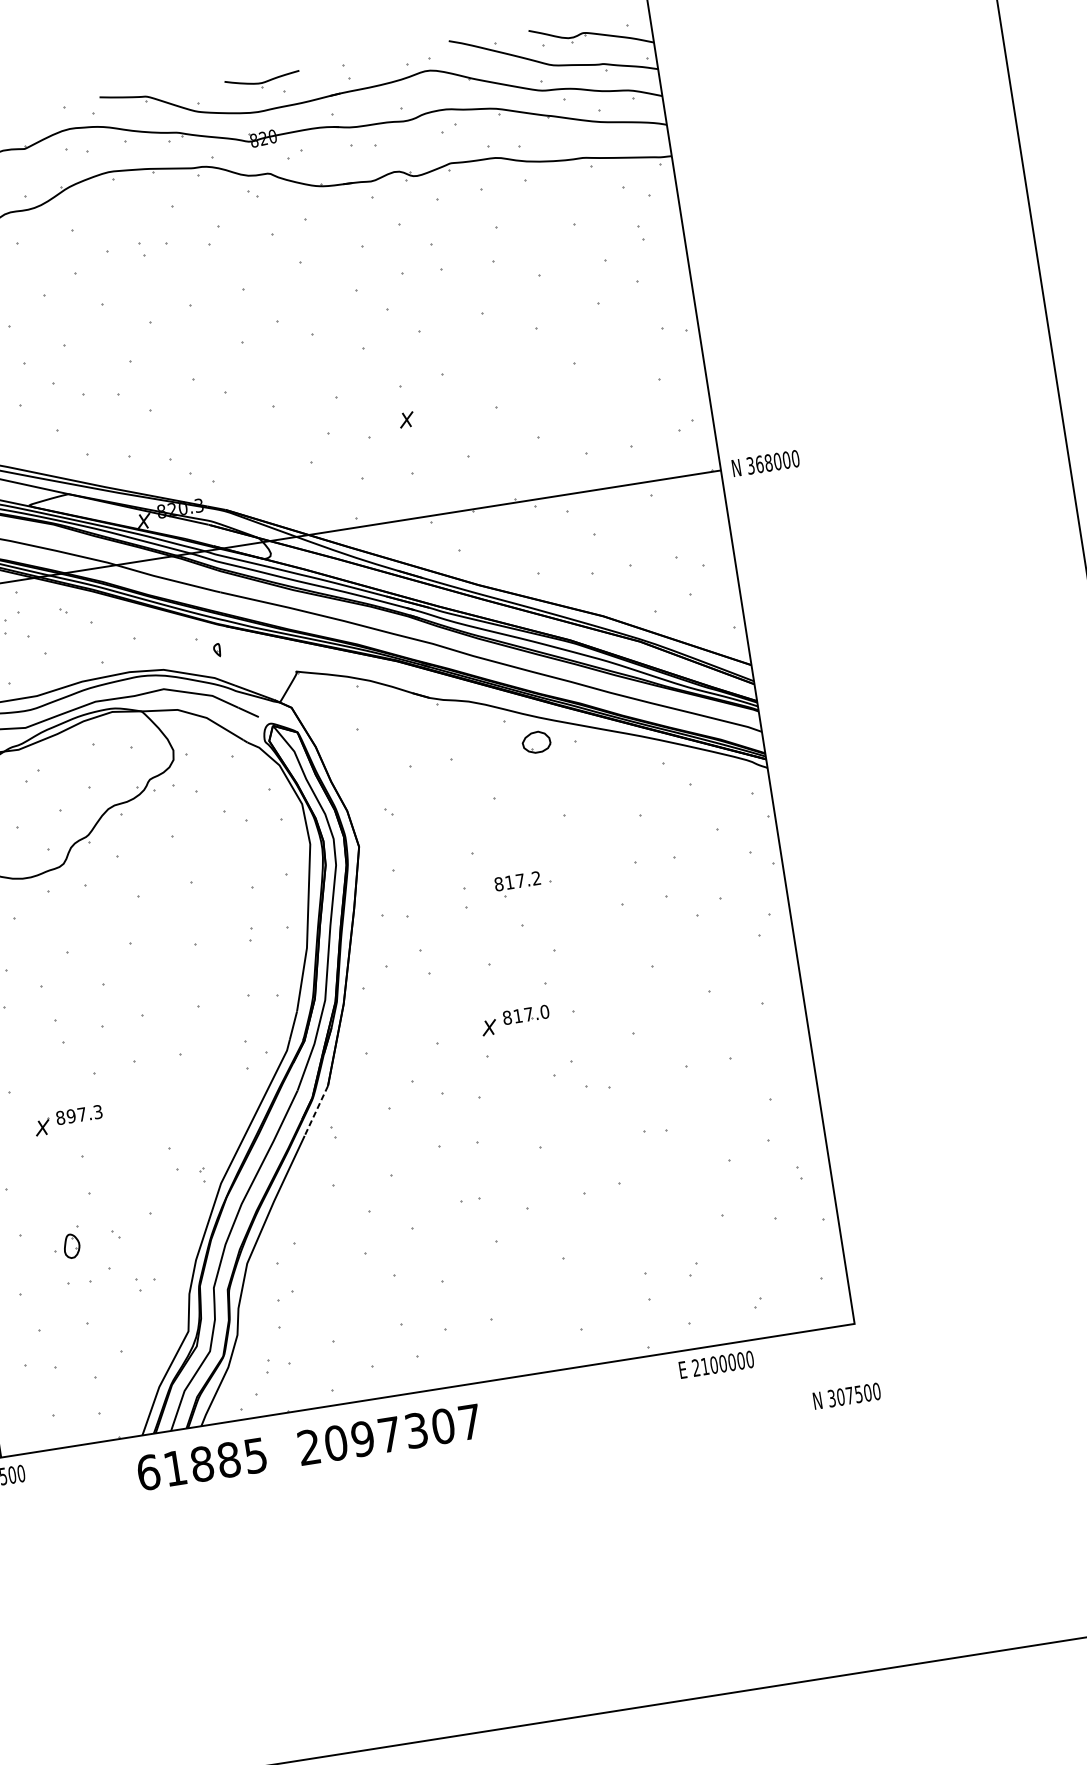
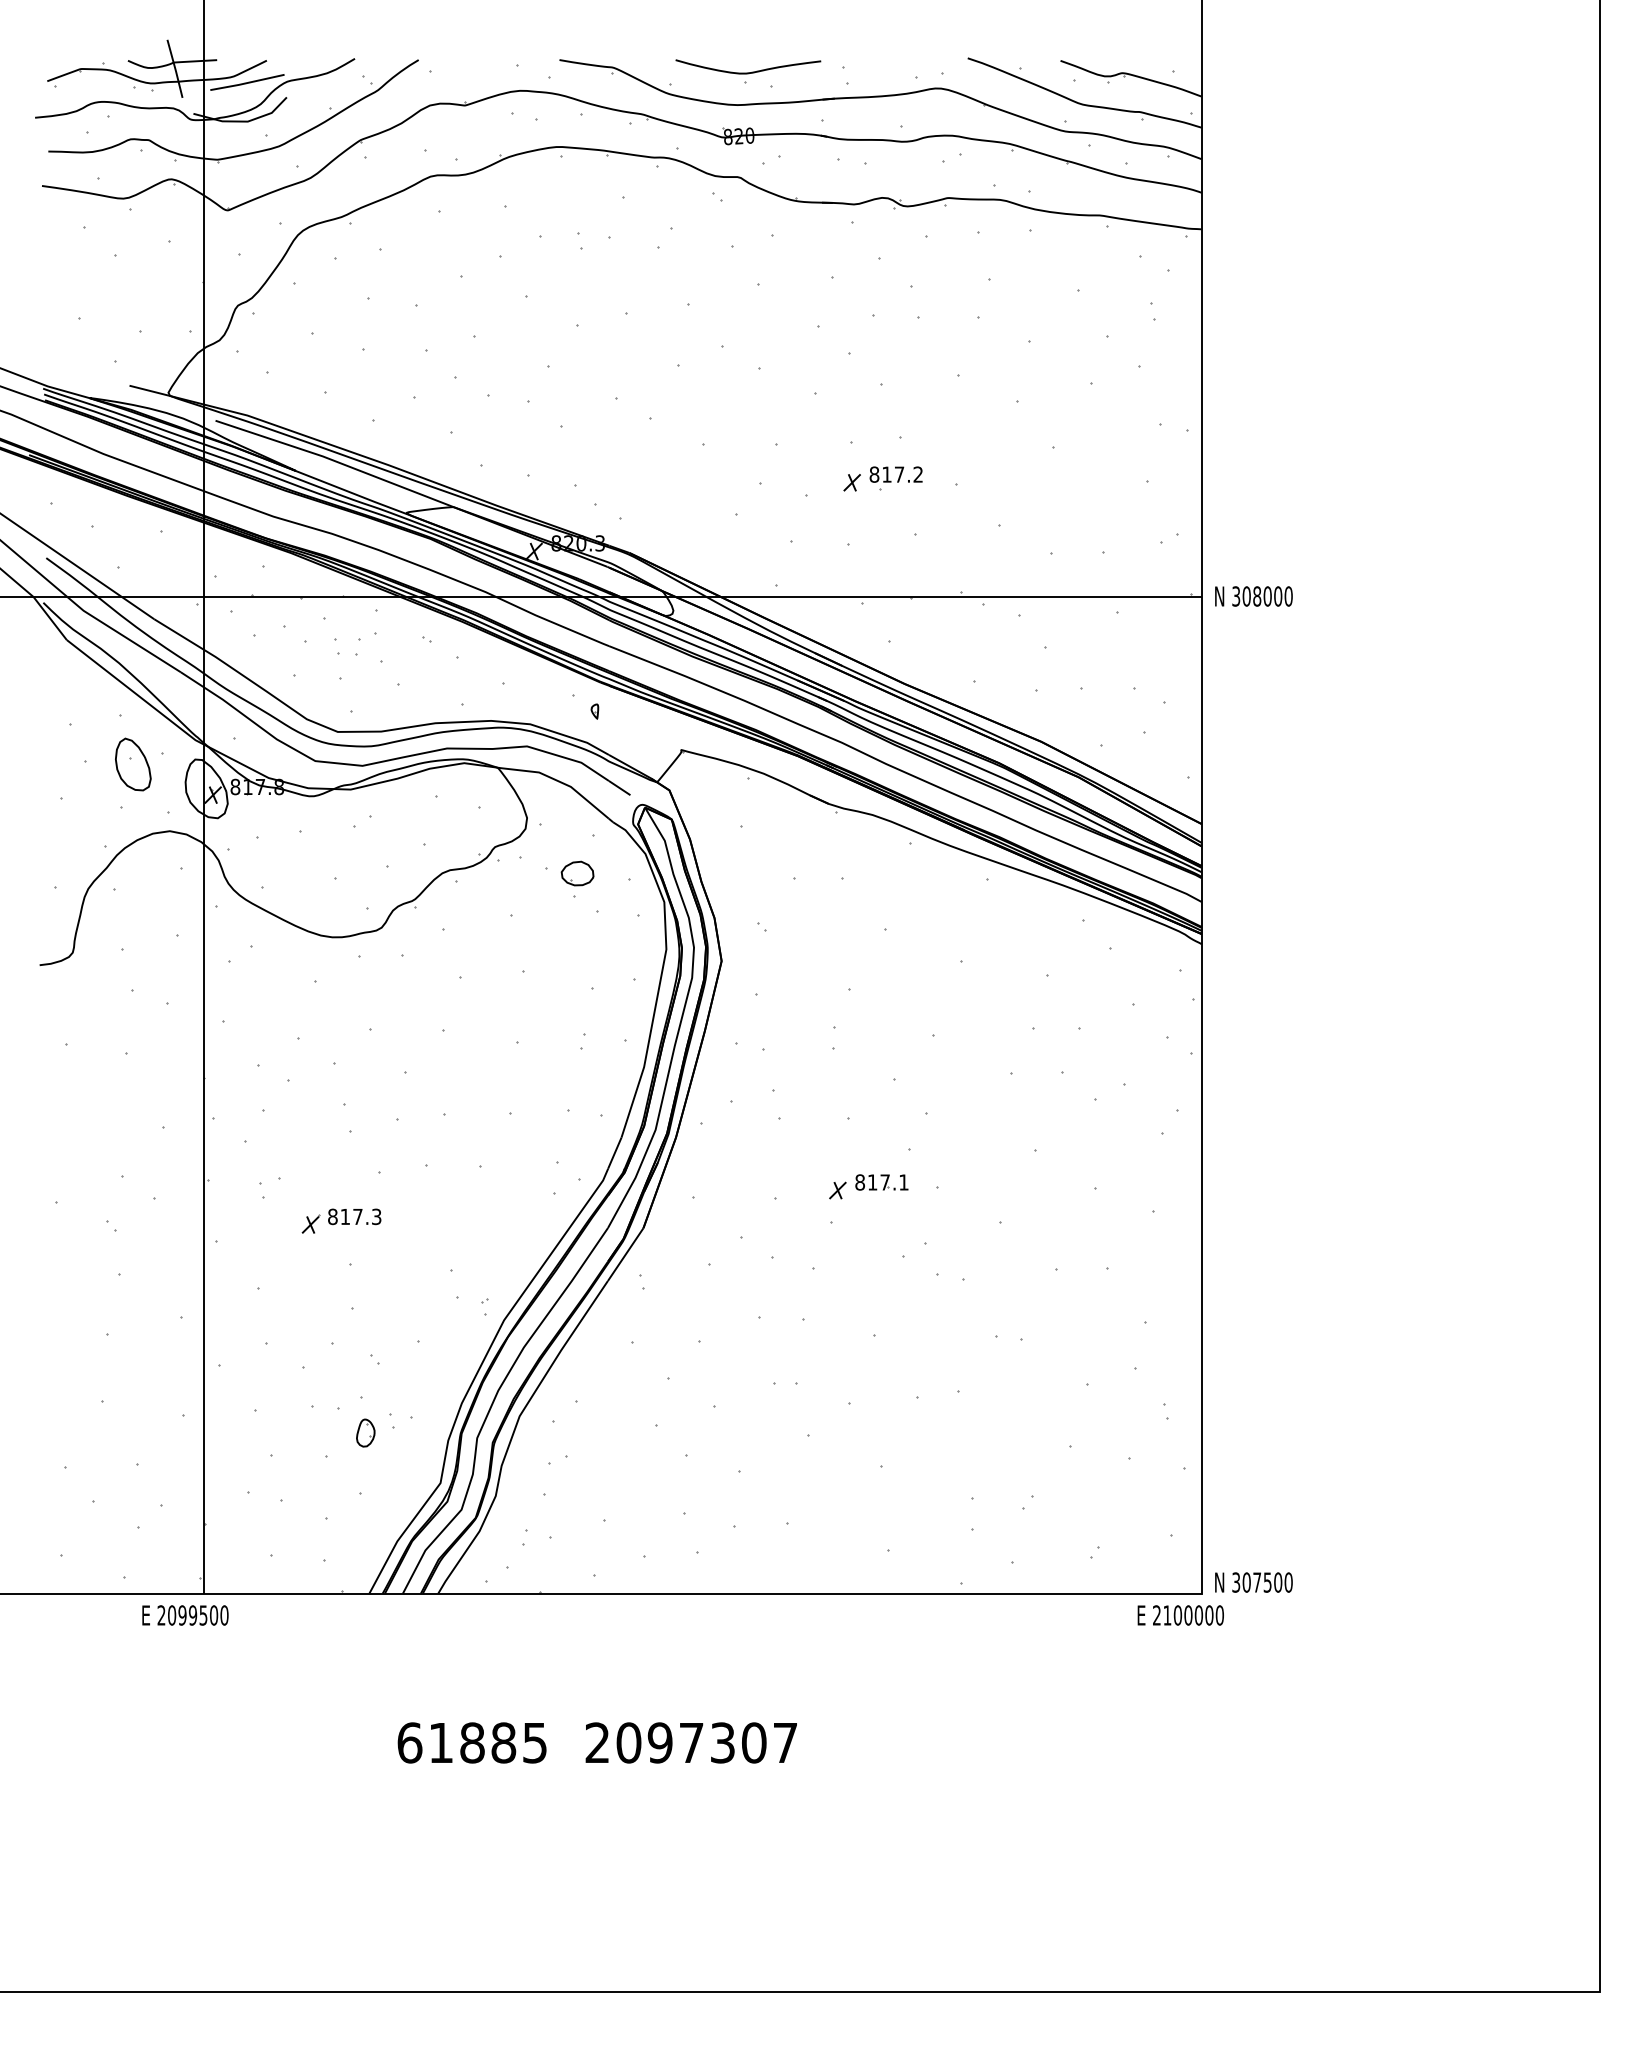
part: (262, 81) -> (748, 71), size x1.67
text: (759, 464) -> (1246, 596), 368000 -> 308000
part: (536, 742) -> (577, 873), moved
part: (517, 884) -> (895, 478), moved
text: (544, 1012) -> (903, 1182), 817.0 -> 817.1
line: (316, 1110) -> (625, 1254), dashed -> solid
text: (71, 1115) -> (345, 1216), 897.3 -> 817.3
part: (71, 1245) -> (365, 1432), moved
text: (716, 1364) -> (1180, 1615), moved
text: (846, 1396) -> (1253, 1582), moved
text: (308, 1447) -> (596, 1742), moved

